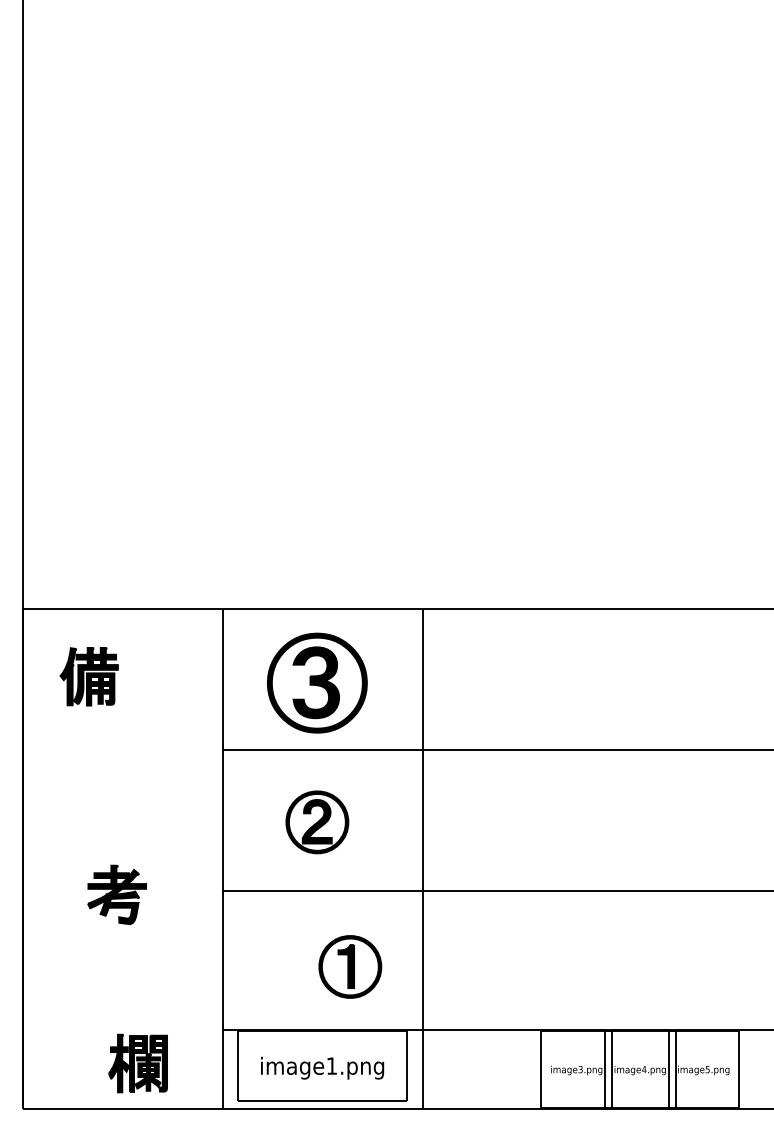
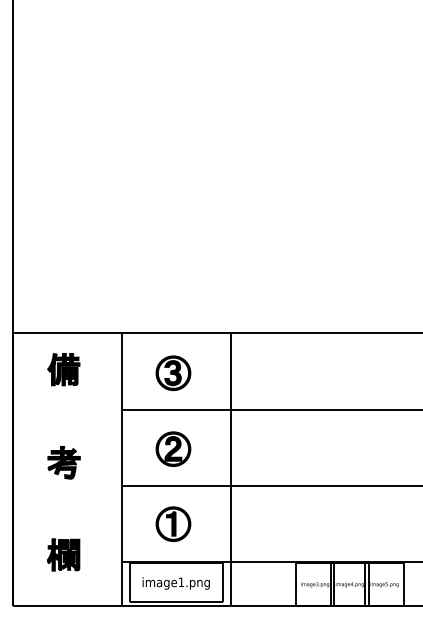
part: (88, 676) -> (63, 369), moved
part: (317, 683) -> (173, 373), size x0.62
part: (116, 894) -> (63, 462), moved
part: (350, 965) -> (173, 523), moved
part: (138, 1062) -> (63, 554), moved

